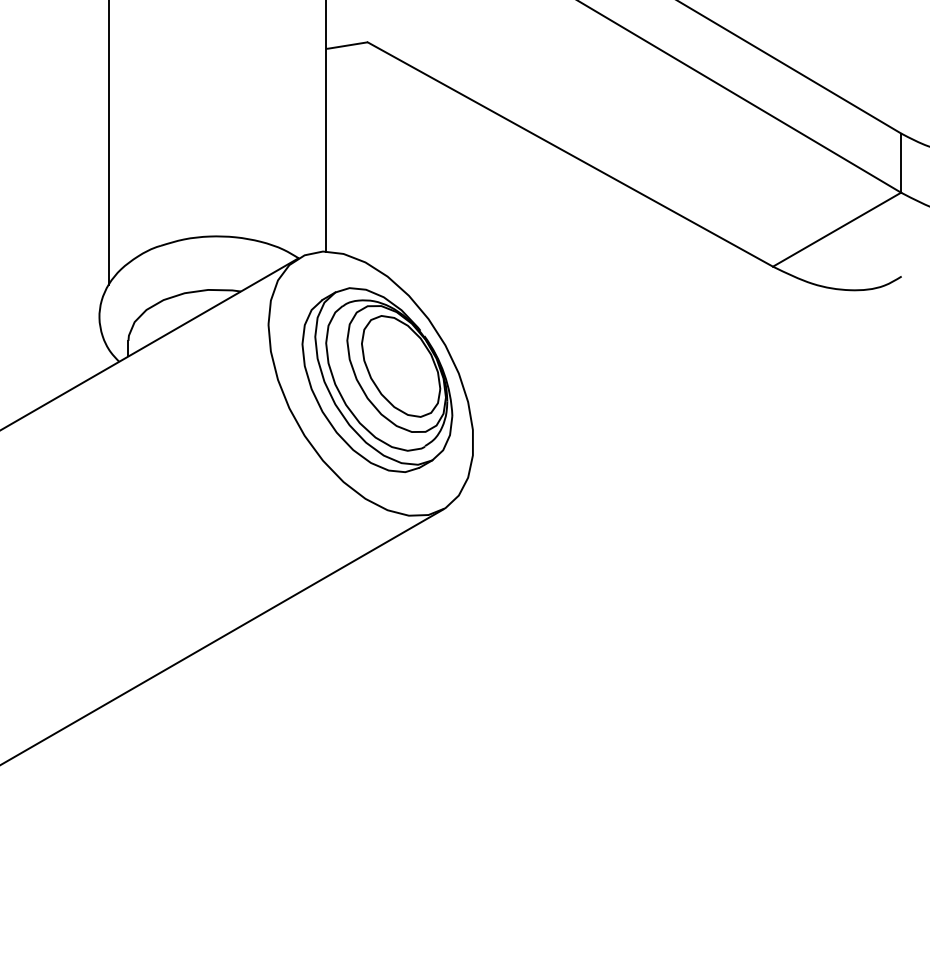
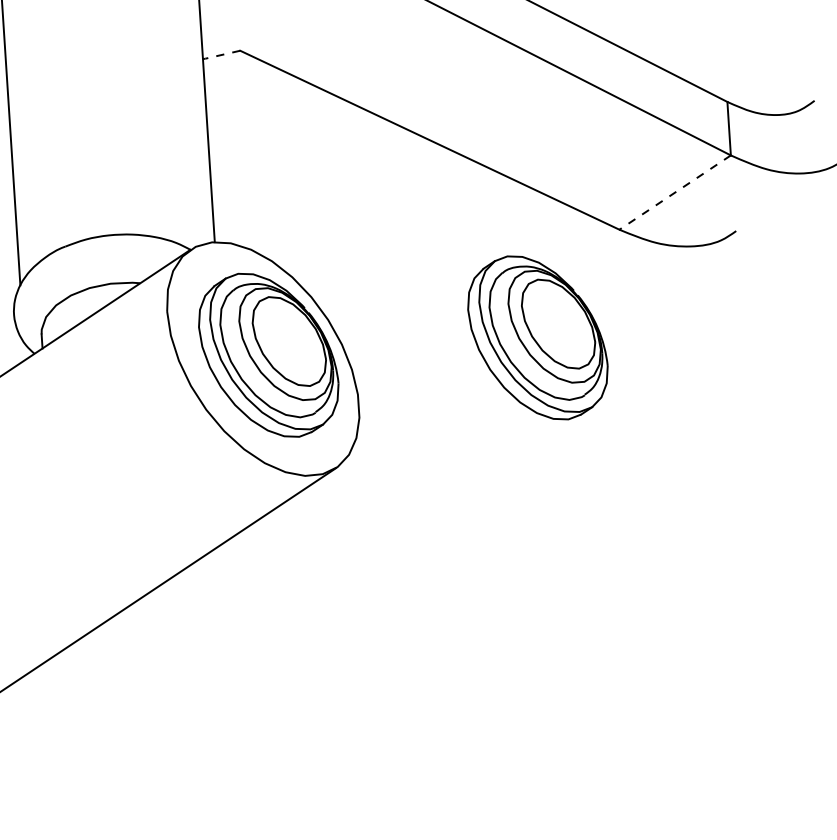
line: (346, 45) -> (221, 54), solid -> dashed
line: (837, 229) -> (675, 192), solid -> dashed
part: (675, 379) -> (537, 337), added

